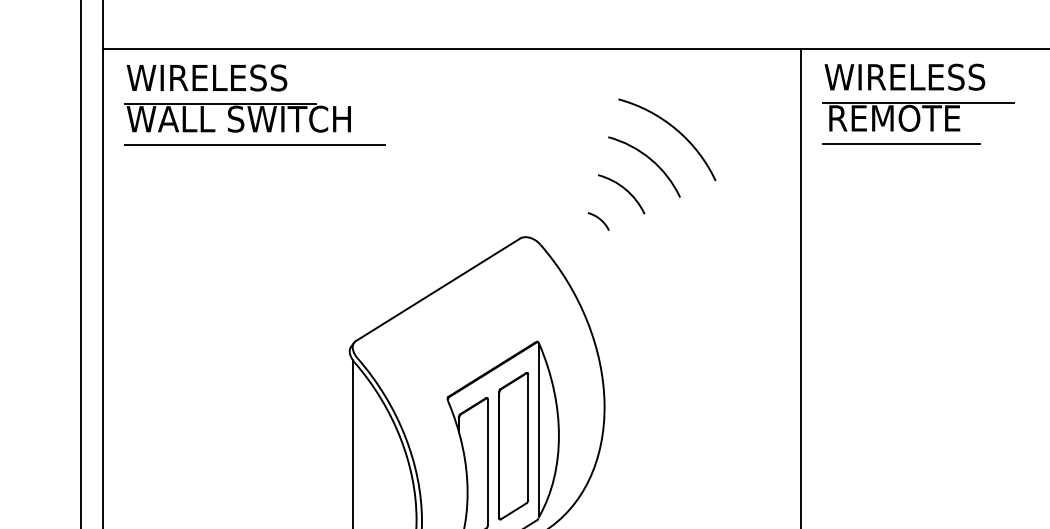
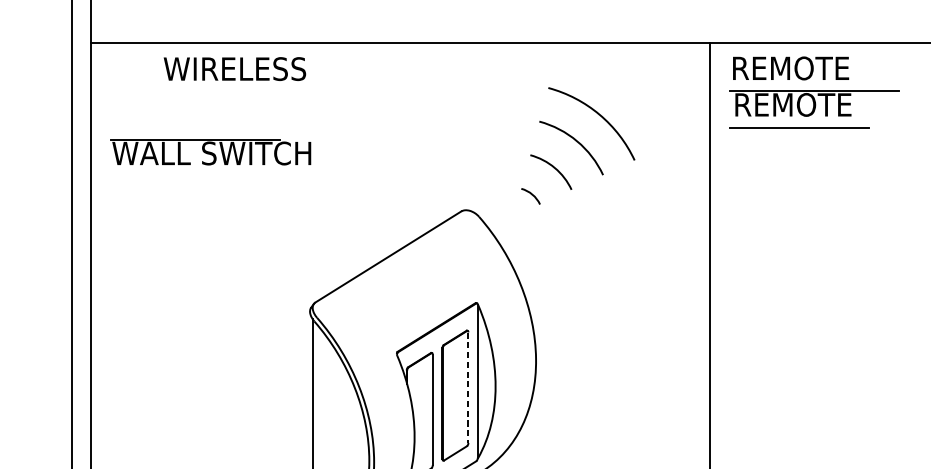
text: (904, 76) -> (802, 67), WIRELESS -> REMOTE
text: (206, 77) -> (234, 68), moved
part: (237, 117) -> (210, 152), moved
line: (255, 145) -> (226, 128), removed
line: (528, 437) -> (468, 387), solid -> dashed

